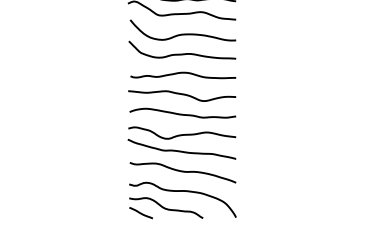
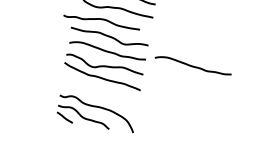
curve: (183, 73) -> (102, 19), moved
curve: (300, 113) -> (193, 65), added
curve: (182, 172) -> (100, 93), removed

